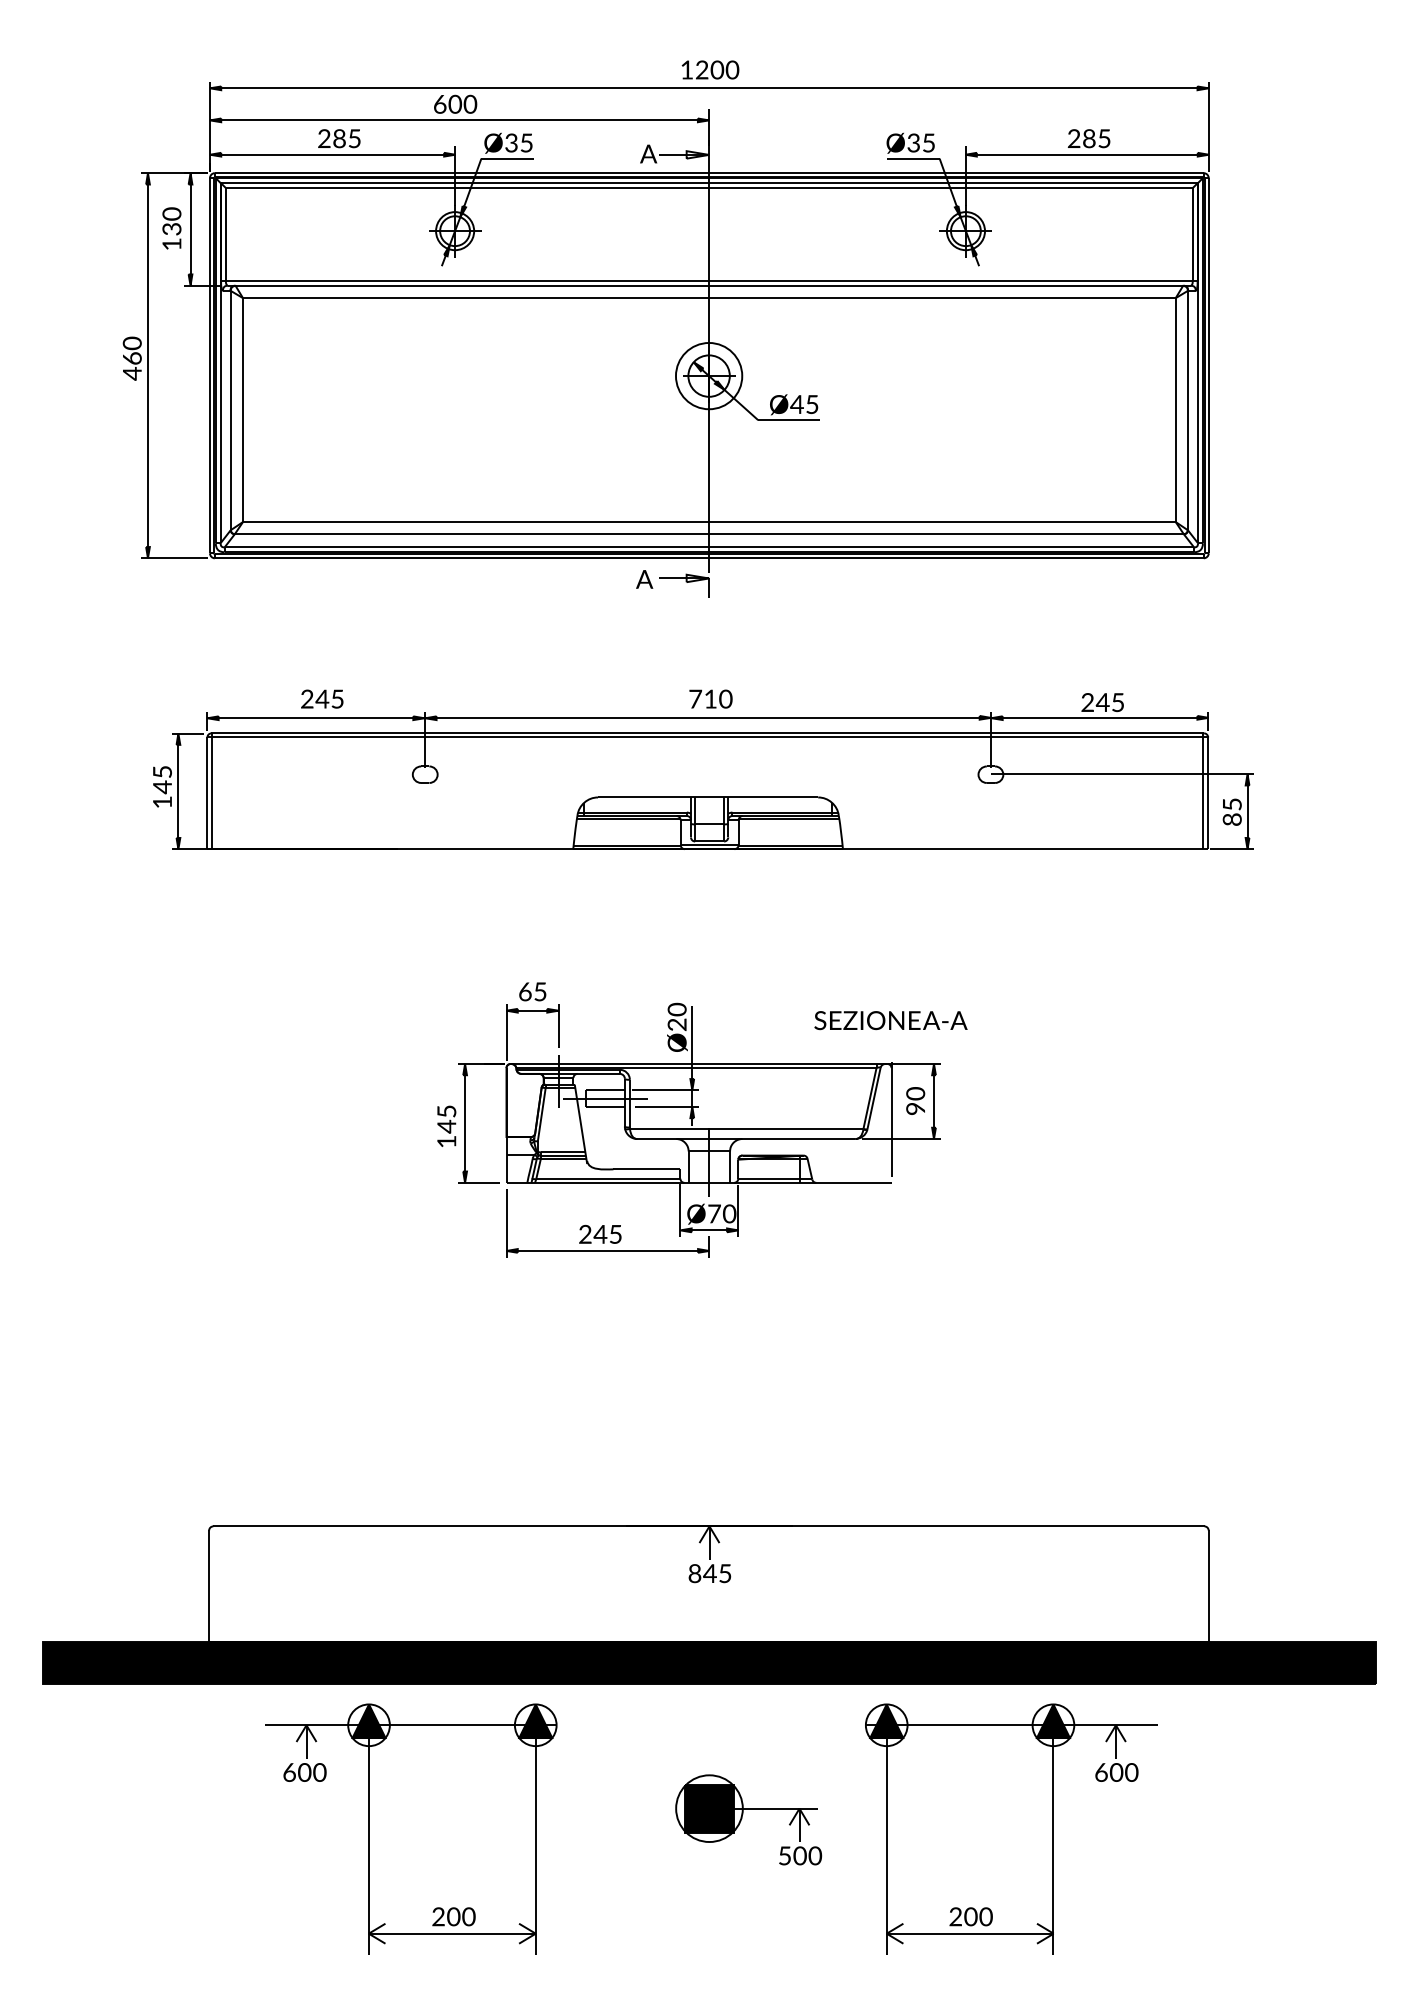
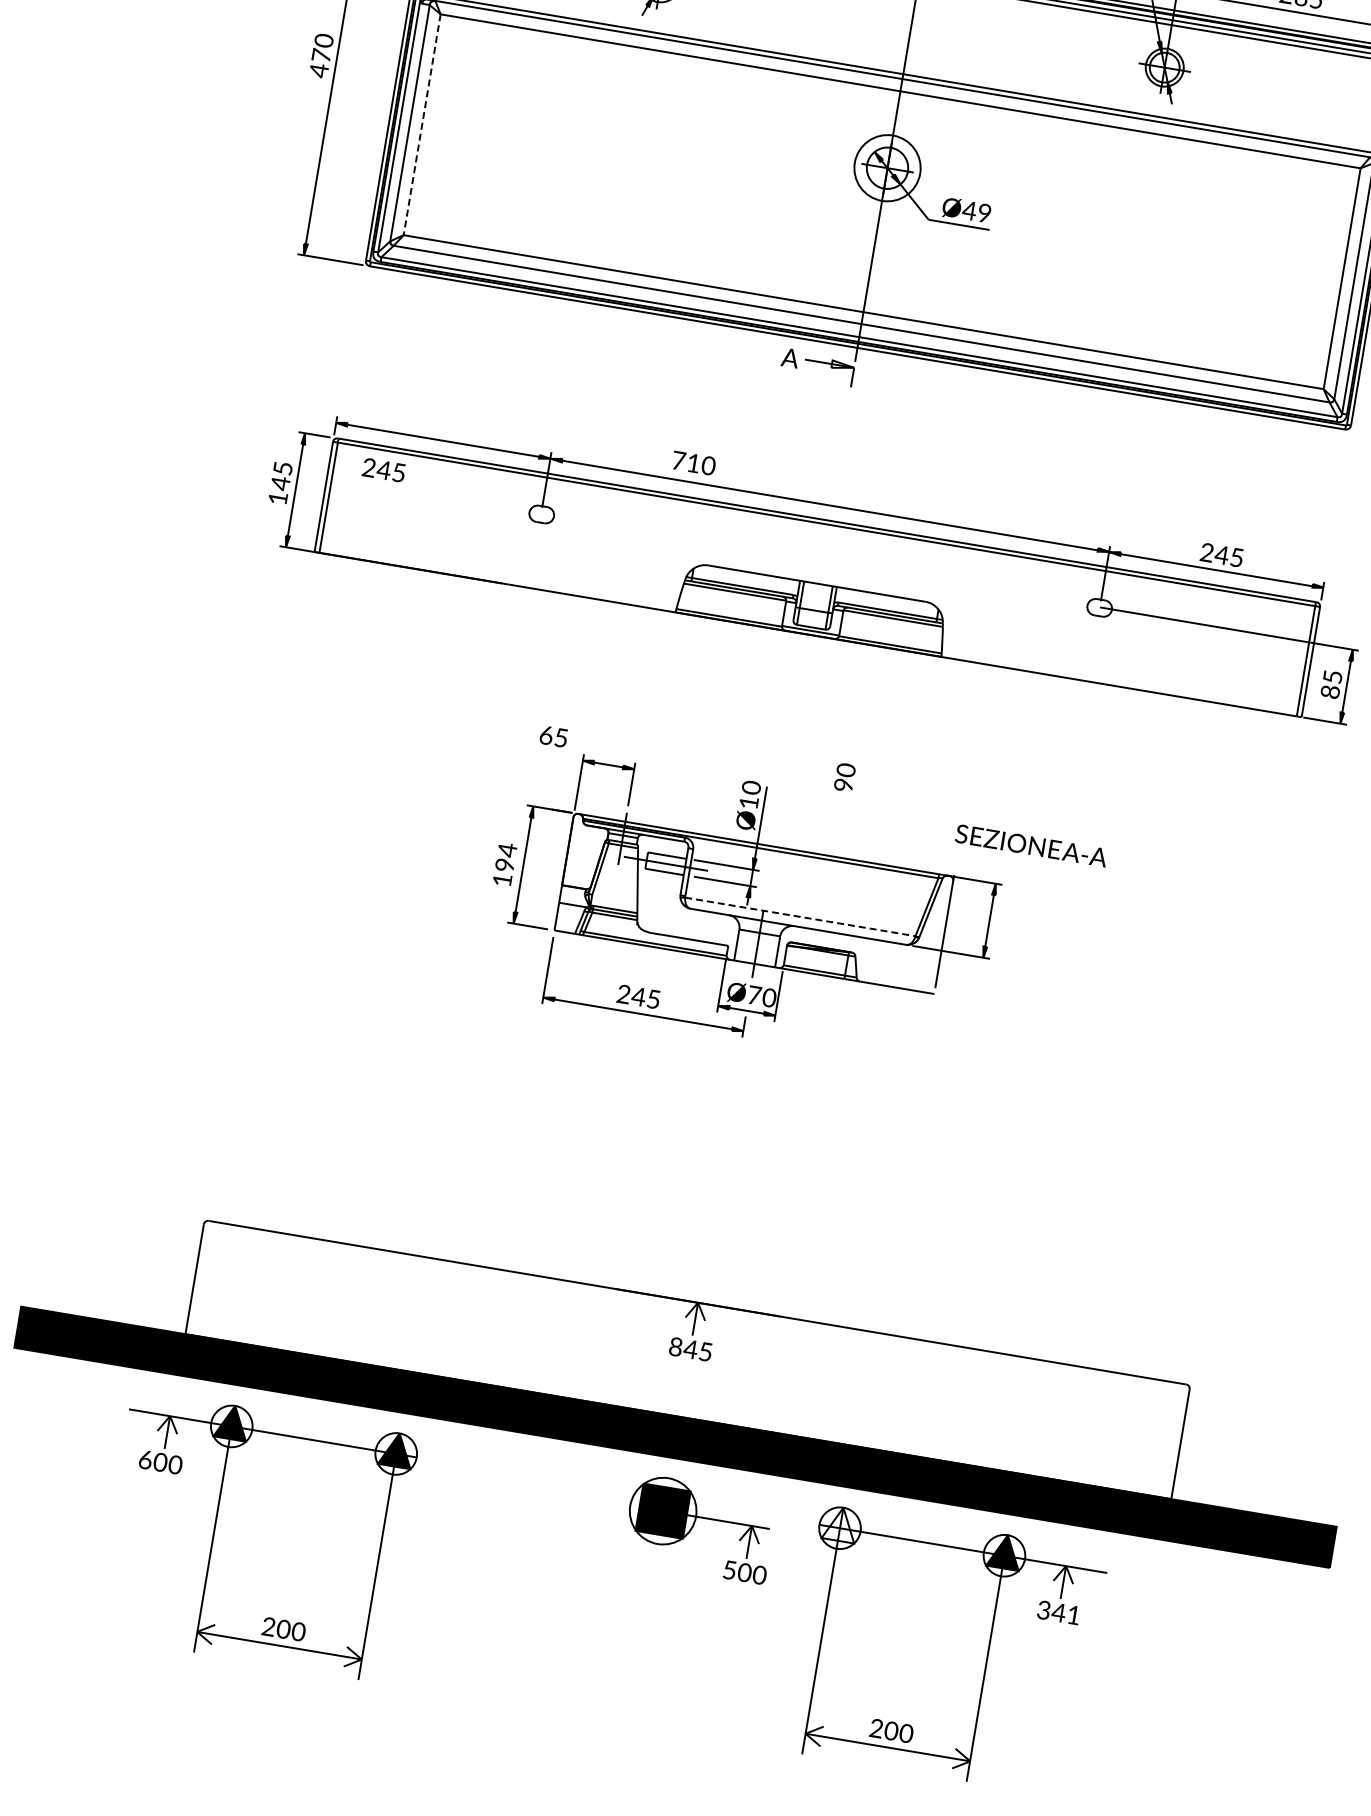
text: (132, 358) -> (321, 55), 460 -> 470
text: (812, 404) -> (984, 213), Ø45 -> Ø49
line: (243, 410) -> (422, 125), solid -> dashed
text: (322, 698) -> (384, 469), moved
text: (710, 698) -> (693, 462), moved
text: (532, 991) -> (553, 736), moved
text: (890, 1020) -> (1031, 845), moved
text: (676, 1024) -> (748, 802), Ø20 -> Ø10
text: (915, 1100) -> (844, 776), moved
text: (446, 1118) -> (505, 857), 145 -> 194
line: (746, 1128) -> (800, 916), solid -> dashed
fill: (886, 1721) -> (840, 1524), removed
text: (1116, 1772) -> (1058, 1612), 600 -> 341
part: (742, 1818) -> (694, 1526), moved
part: (411, 1828) -> (256, 1535), moved

